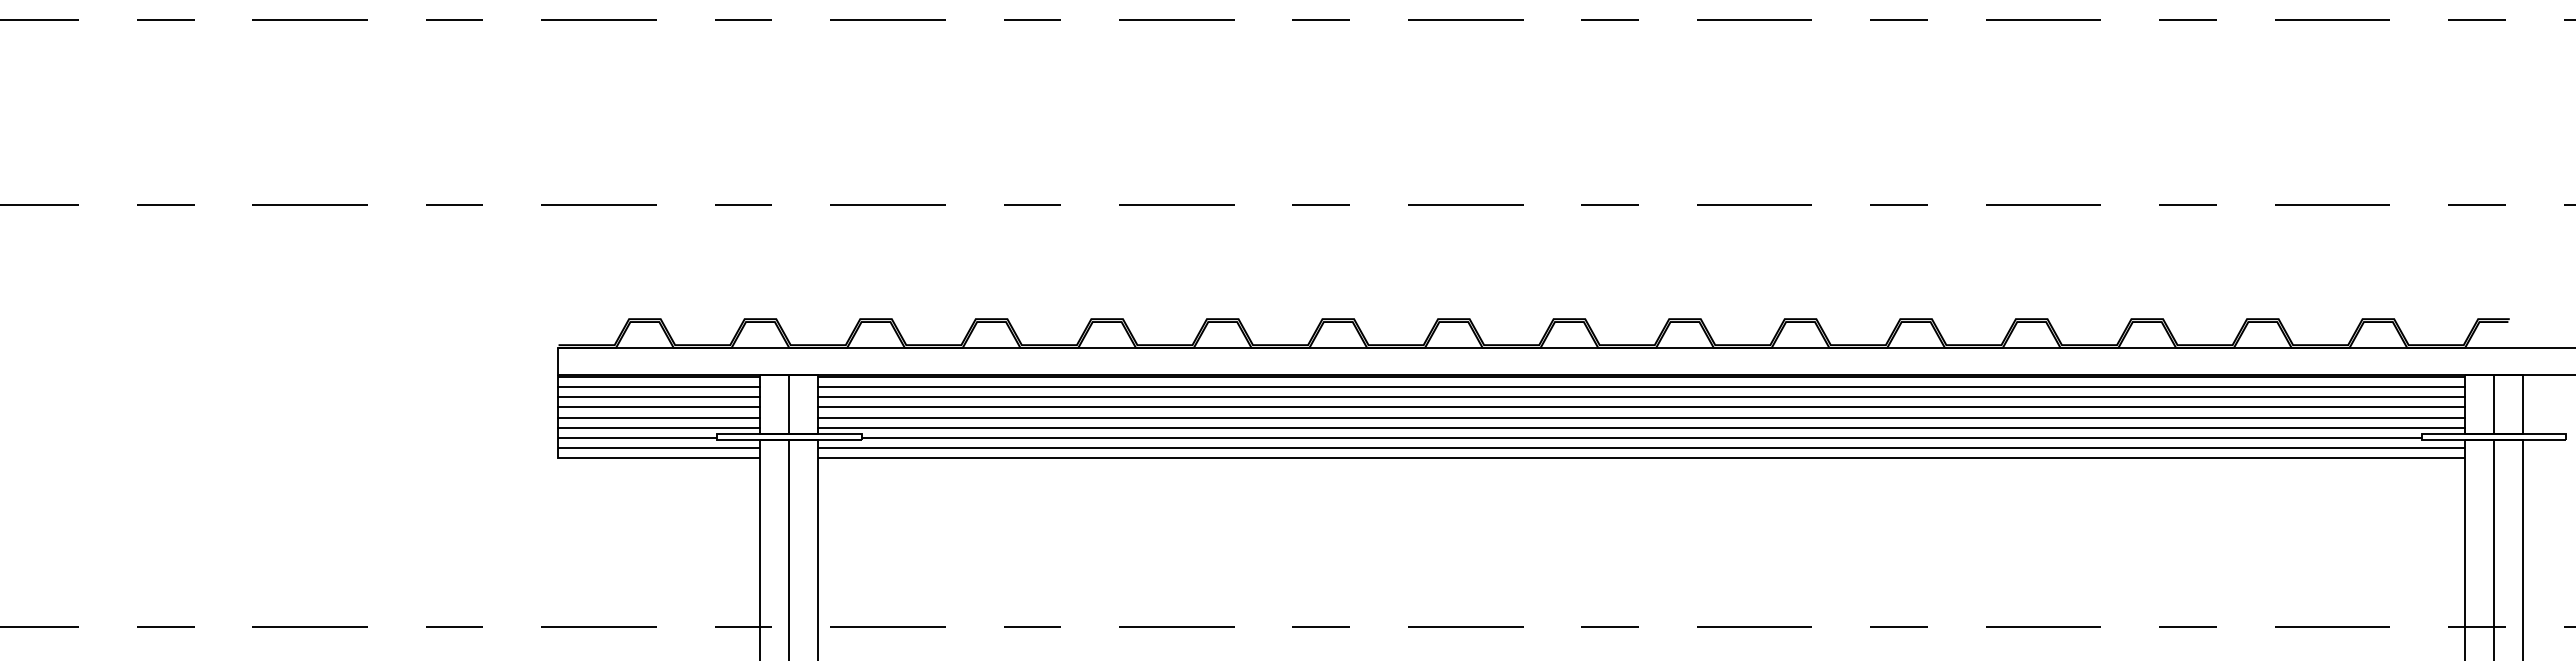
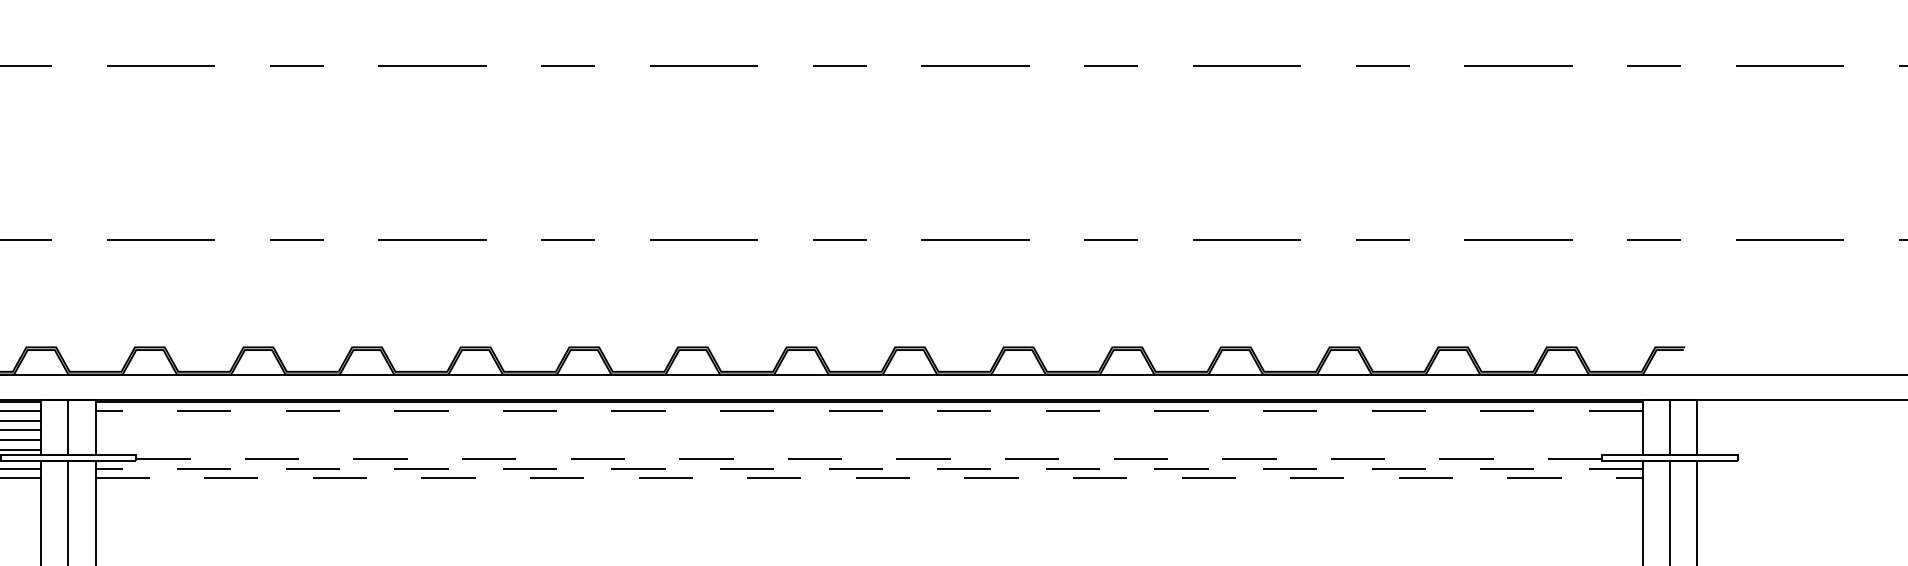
line: (1641, 386) -> (869, 410), solid -> dashed
line: (1641, 397) -> (869, 421), removed
line: (1641, 407) -> (869, 430), removed
line: (1641, 417) -> (869, 439), removed
line: (1641, 427) -> (869, 449), removed
line: (1641, 438) -> (869, 459), solid -> dashed
line: (1641, 448) -> (869, 468), solid -> dashed
line: (1642, 458) -> (870, 478), solid -> dashed

